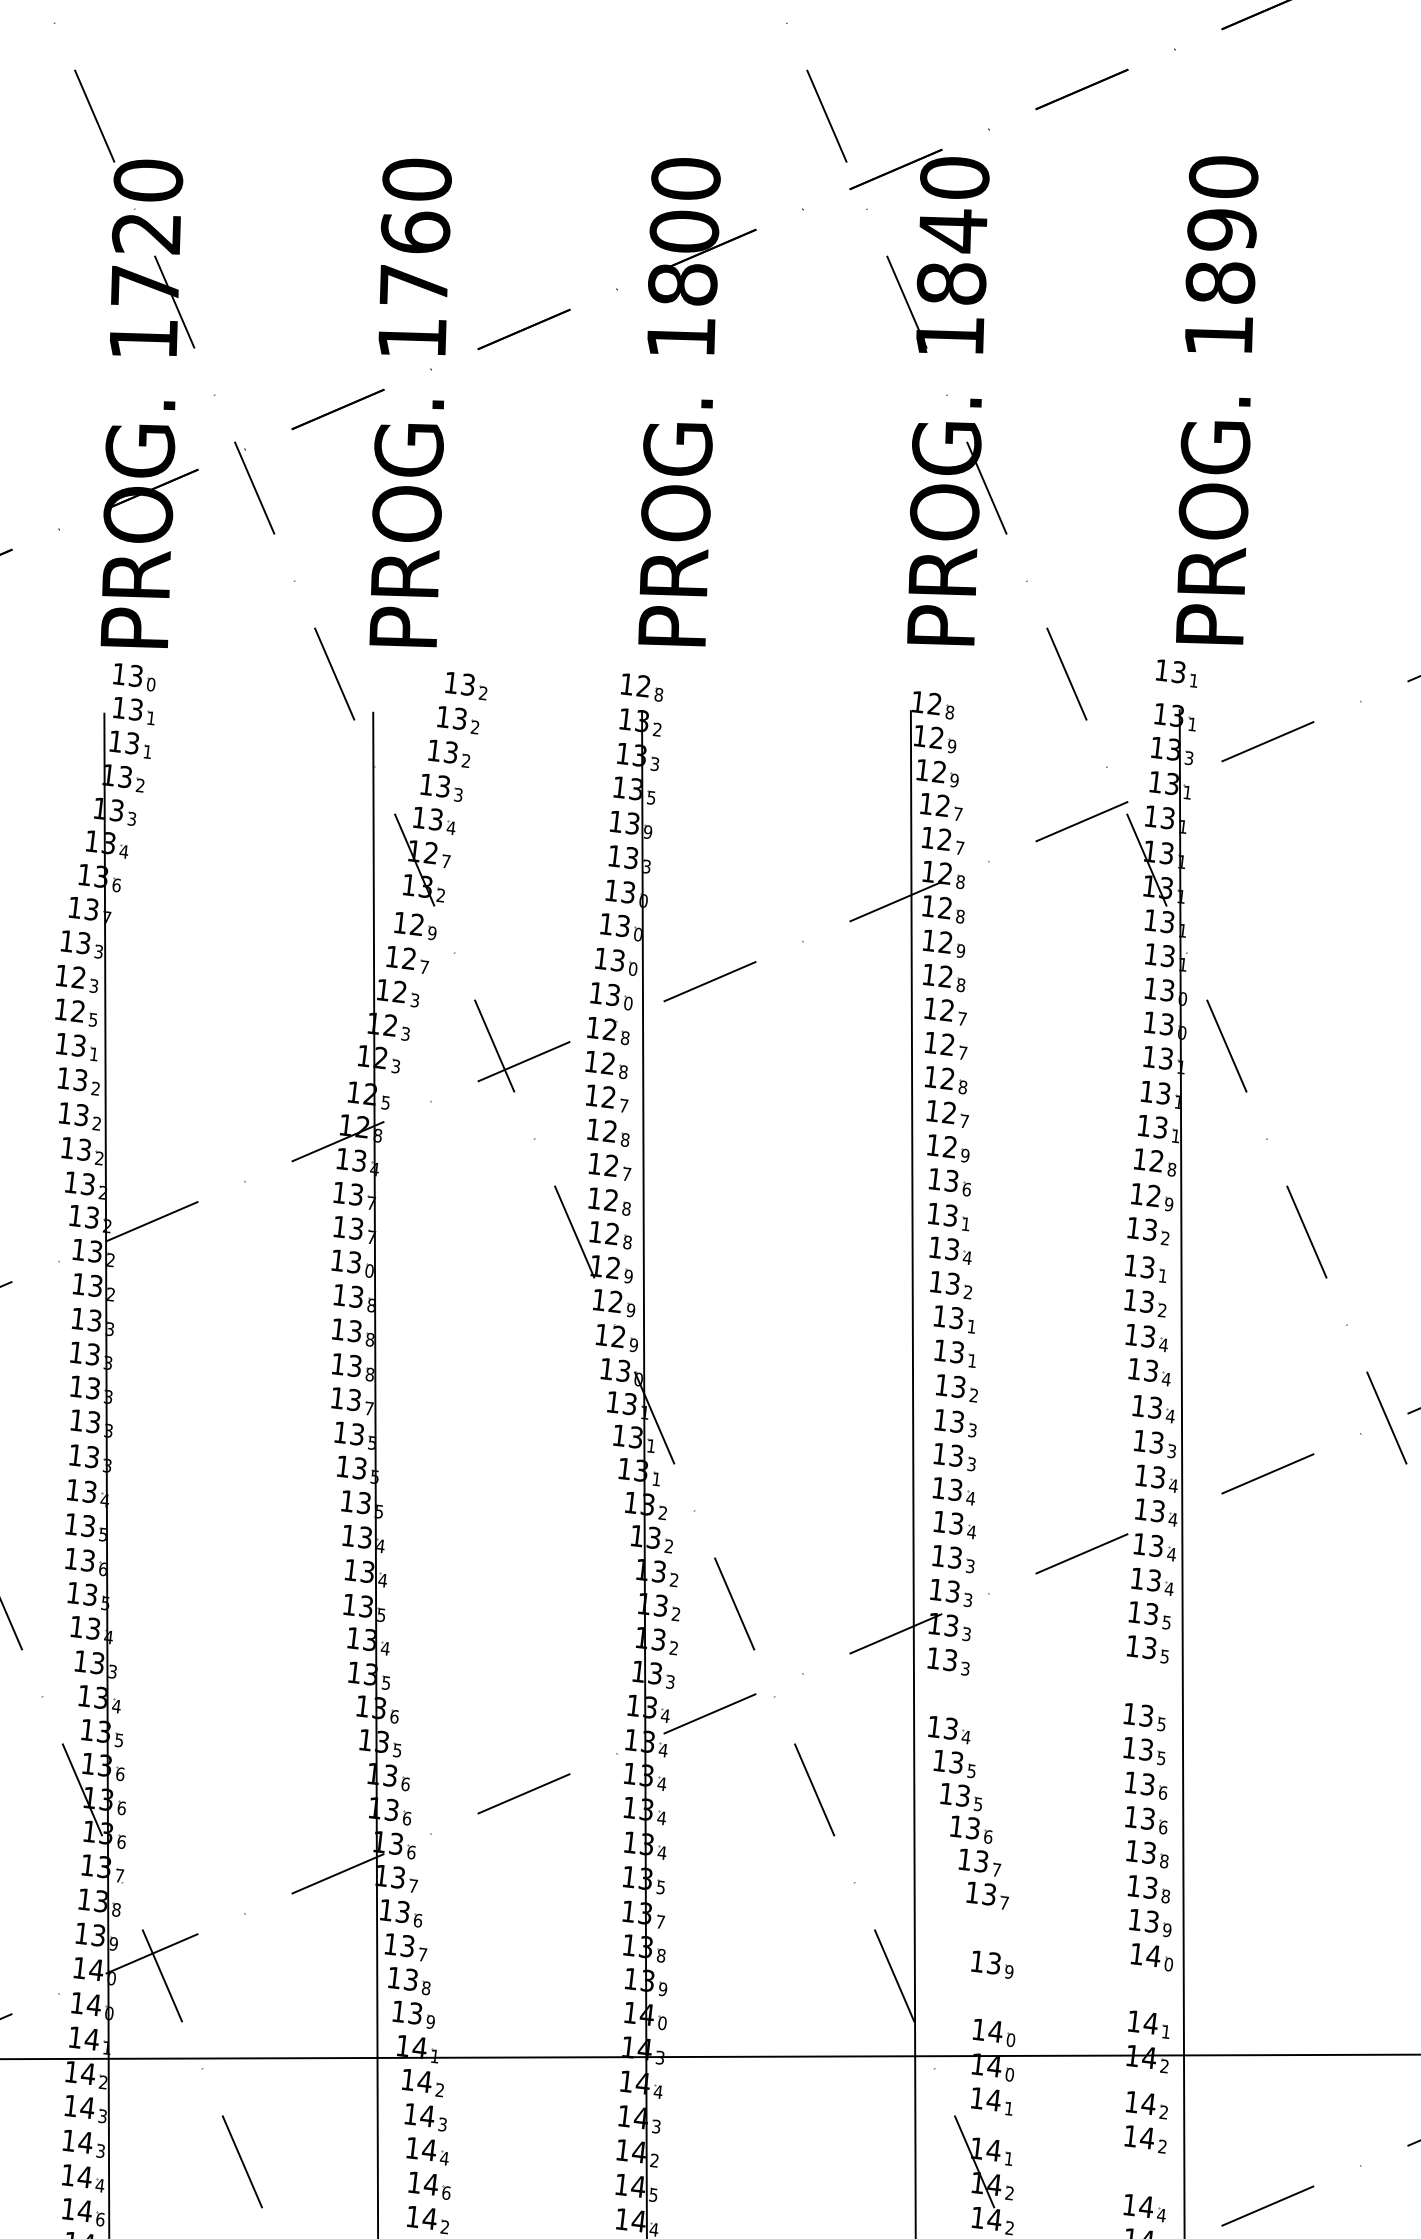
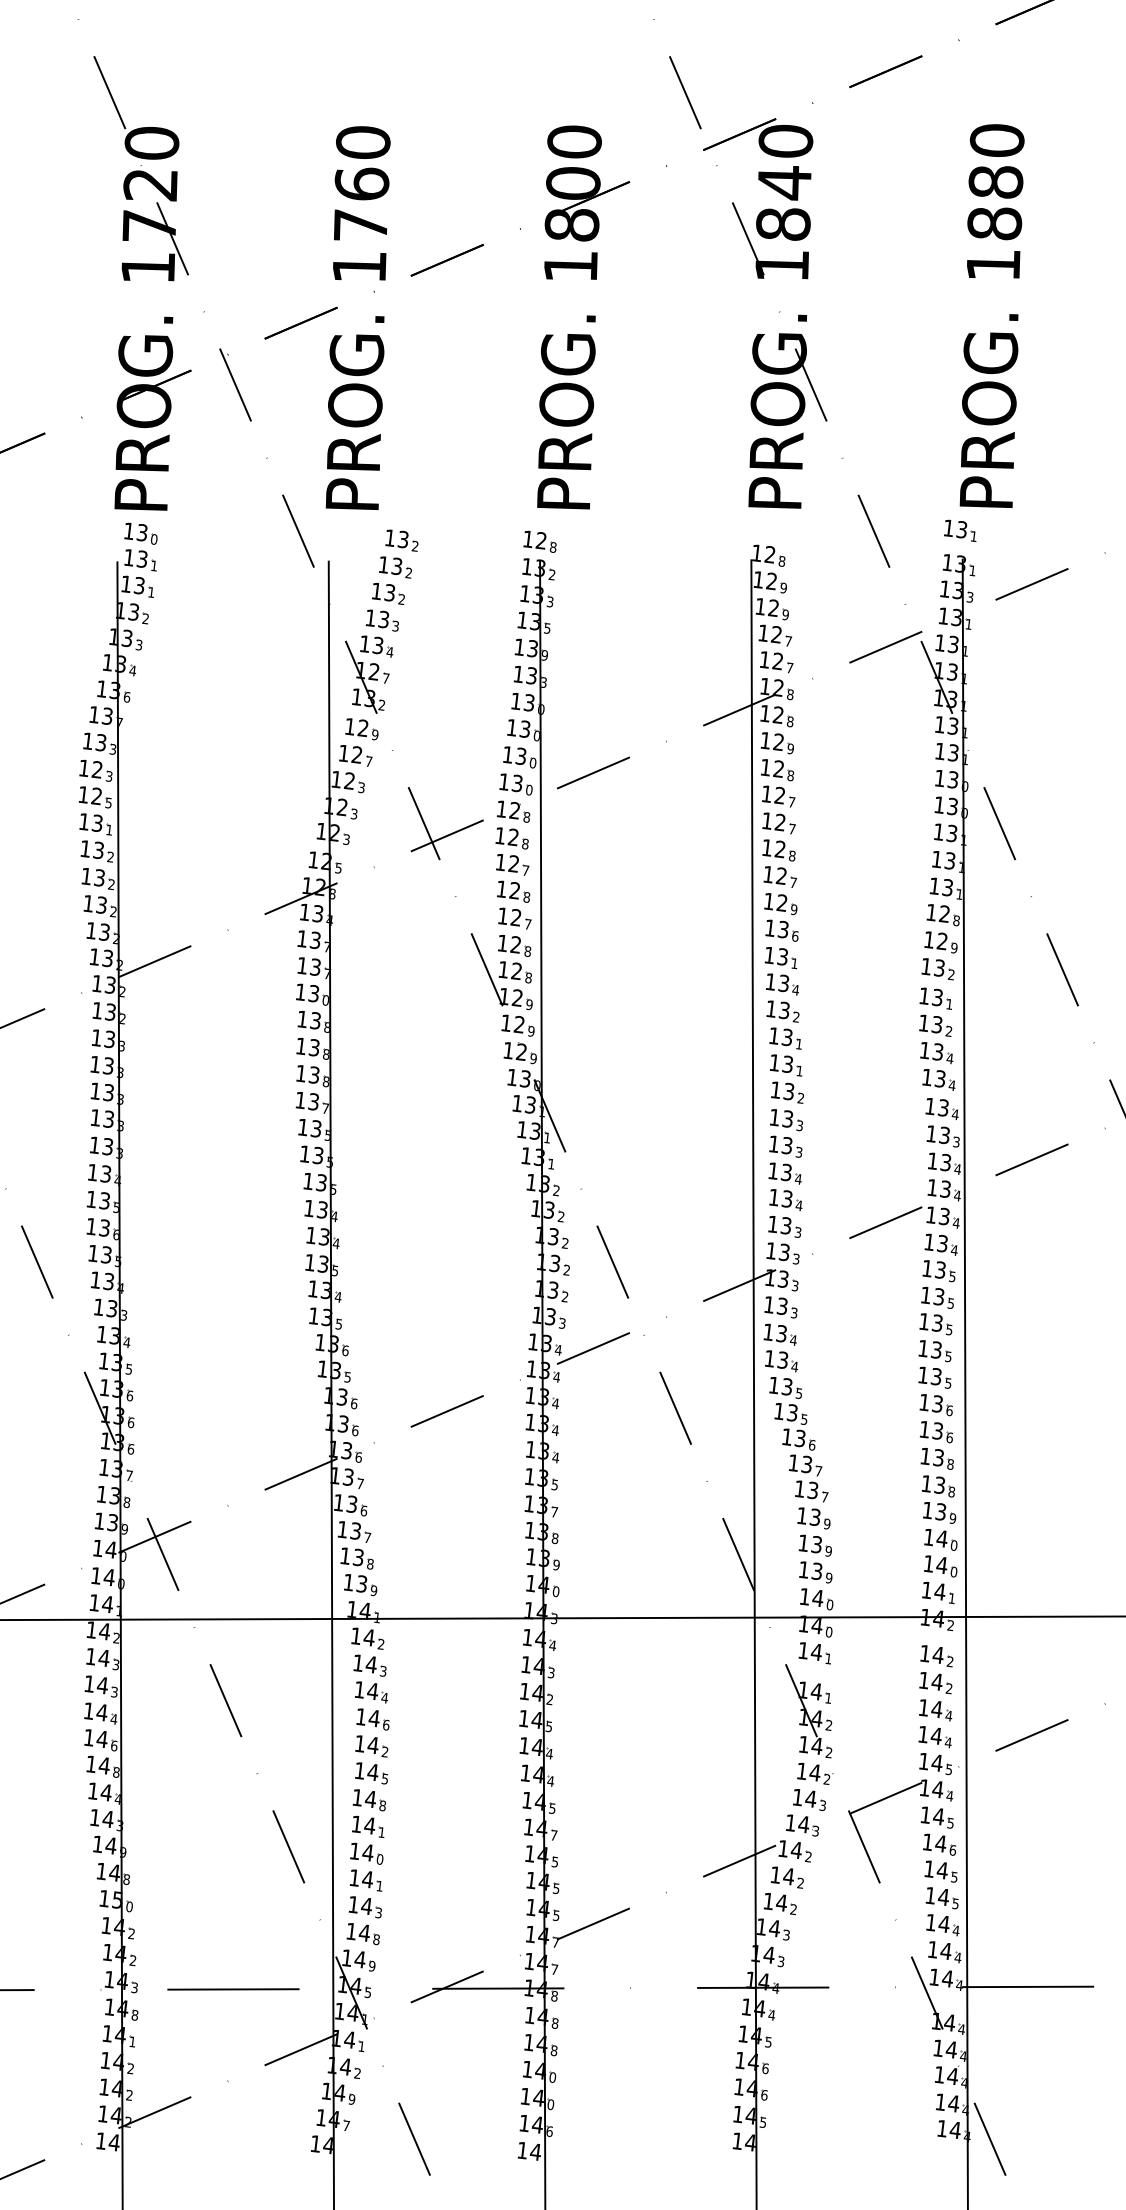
text: (1221, 230) -> (995, 182), 1890 -> 1880
part: (1145, 1683) -> (935, 1324), added
part: (946, 1696) -> (779, 1334), added
part: (989, 1930) -> (813, 1518), added
part: (1151, 1991) -> (940, 1566), added
part: (992, 1998) -> (815, 1572), added
part: (1145, 2174) -> (935, 1710), added

